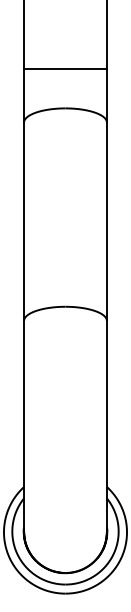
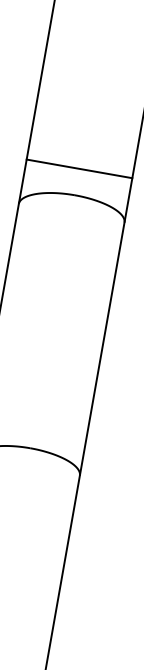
line: (65, 68) -> (79, 168), moved

